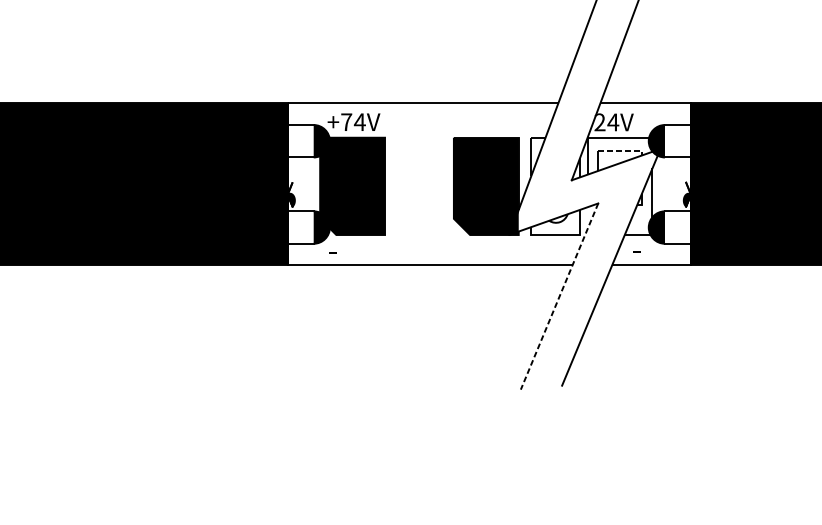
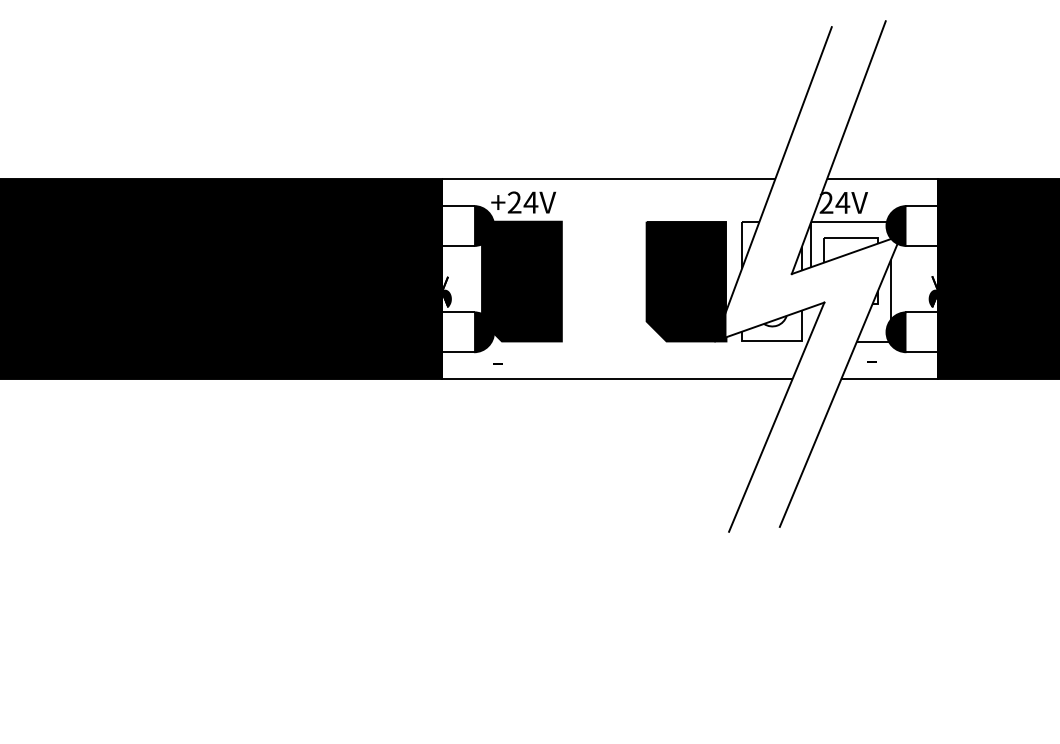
text: (346, 122) -> (514, 202), +74V -> +24V
line: (623, 151) -> (855, 238), dashed -> solid
line: (559, 296) -> (776, 417), dashed -> solid

